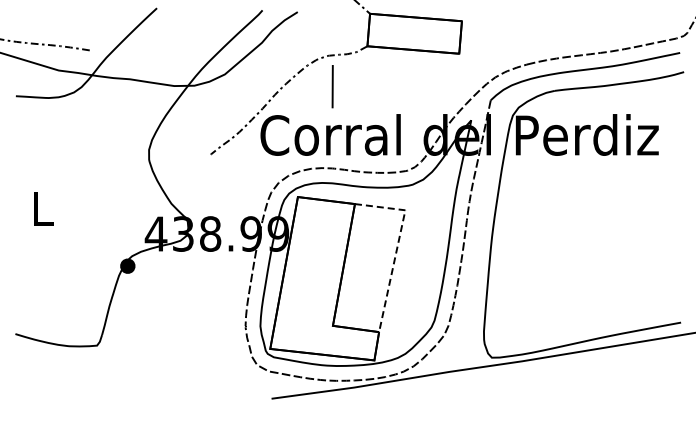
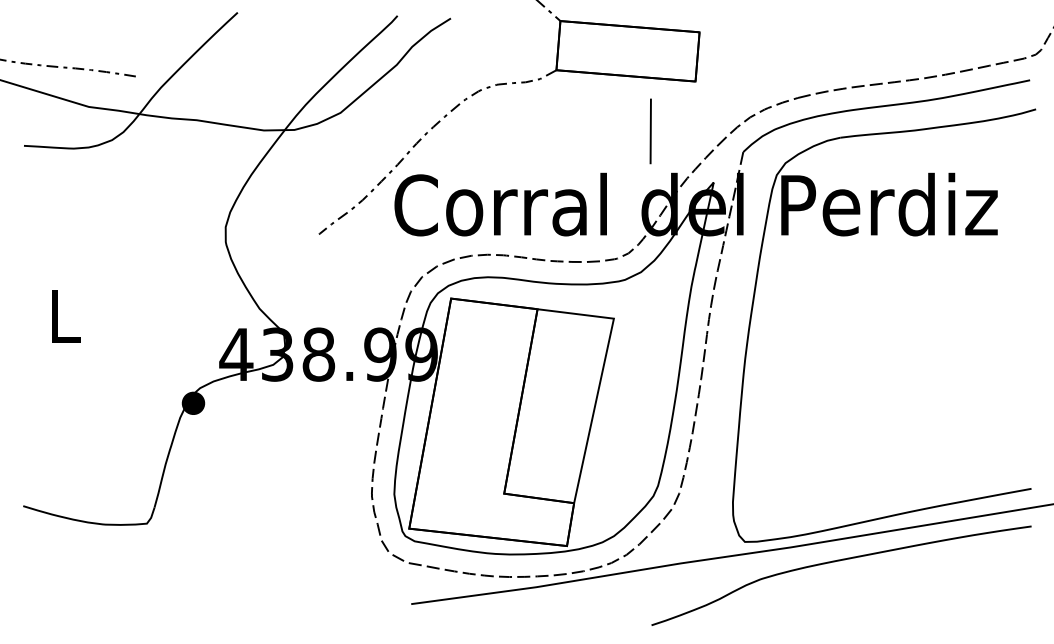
line: (332, 86) -> (650, 131), moved
line: (397, 246) -> (601, 373), dashed -> solid
curve: (552, 371) -> (836, 562), added

